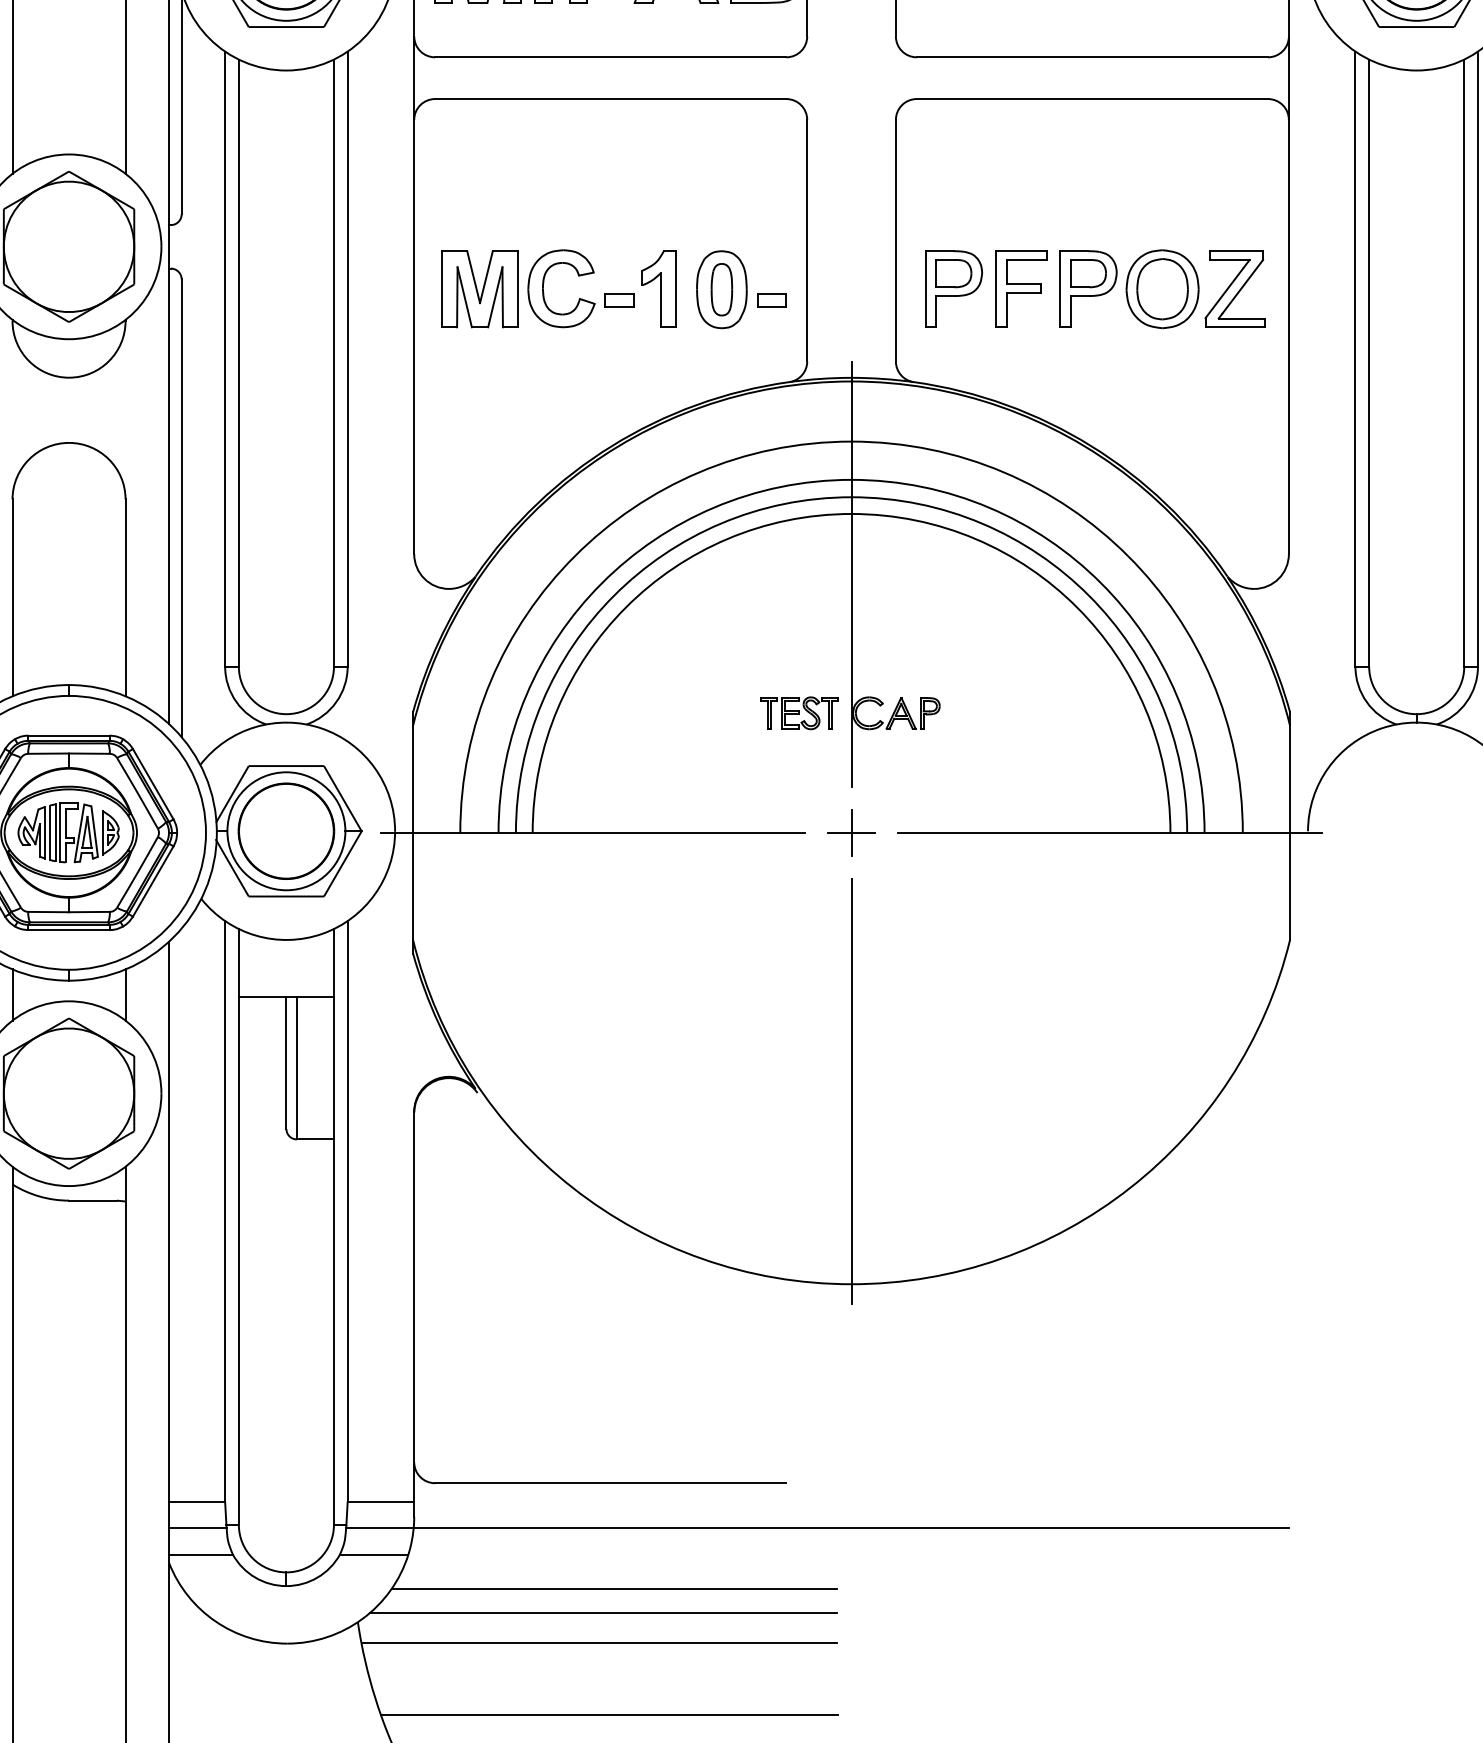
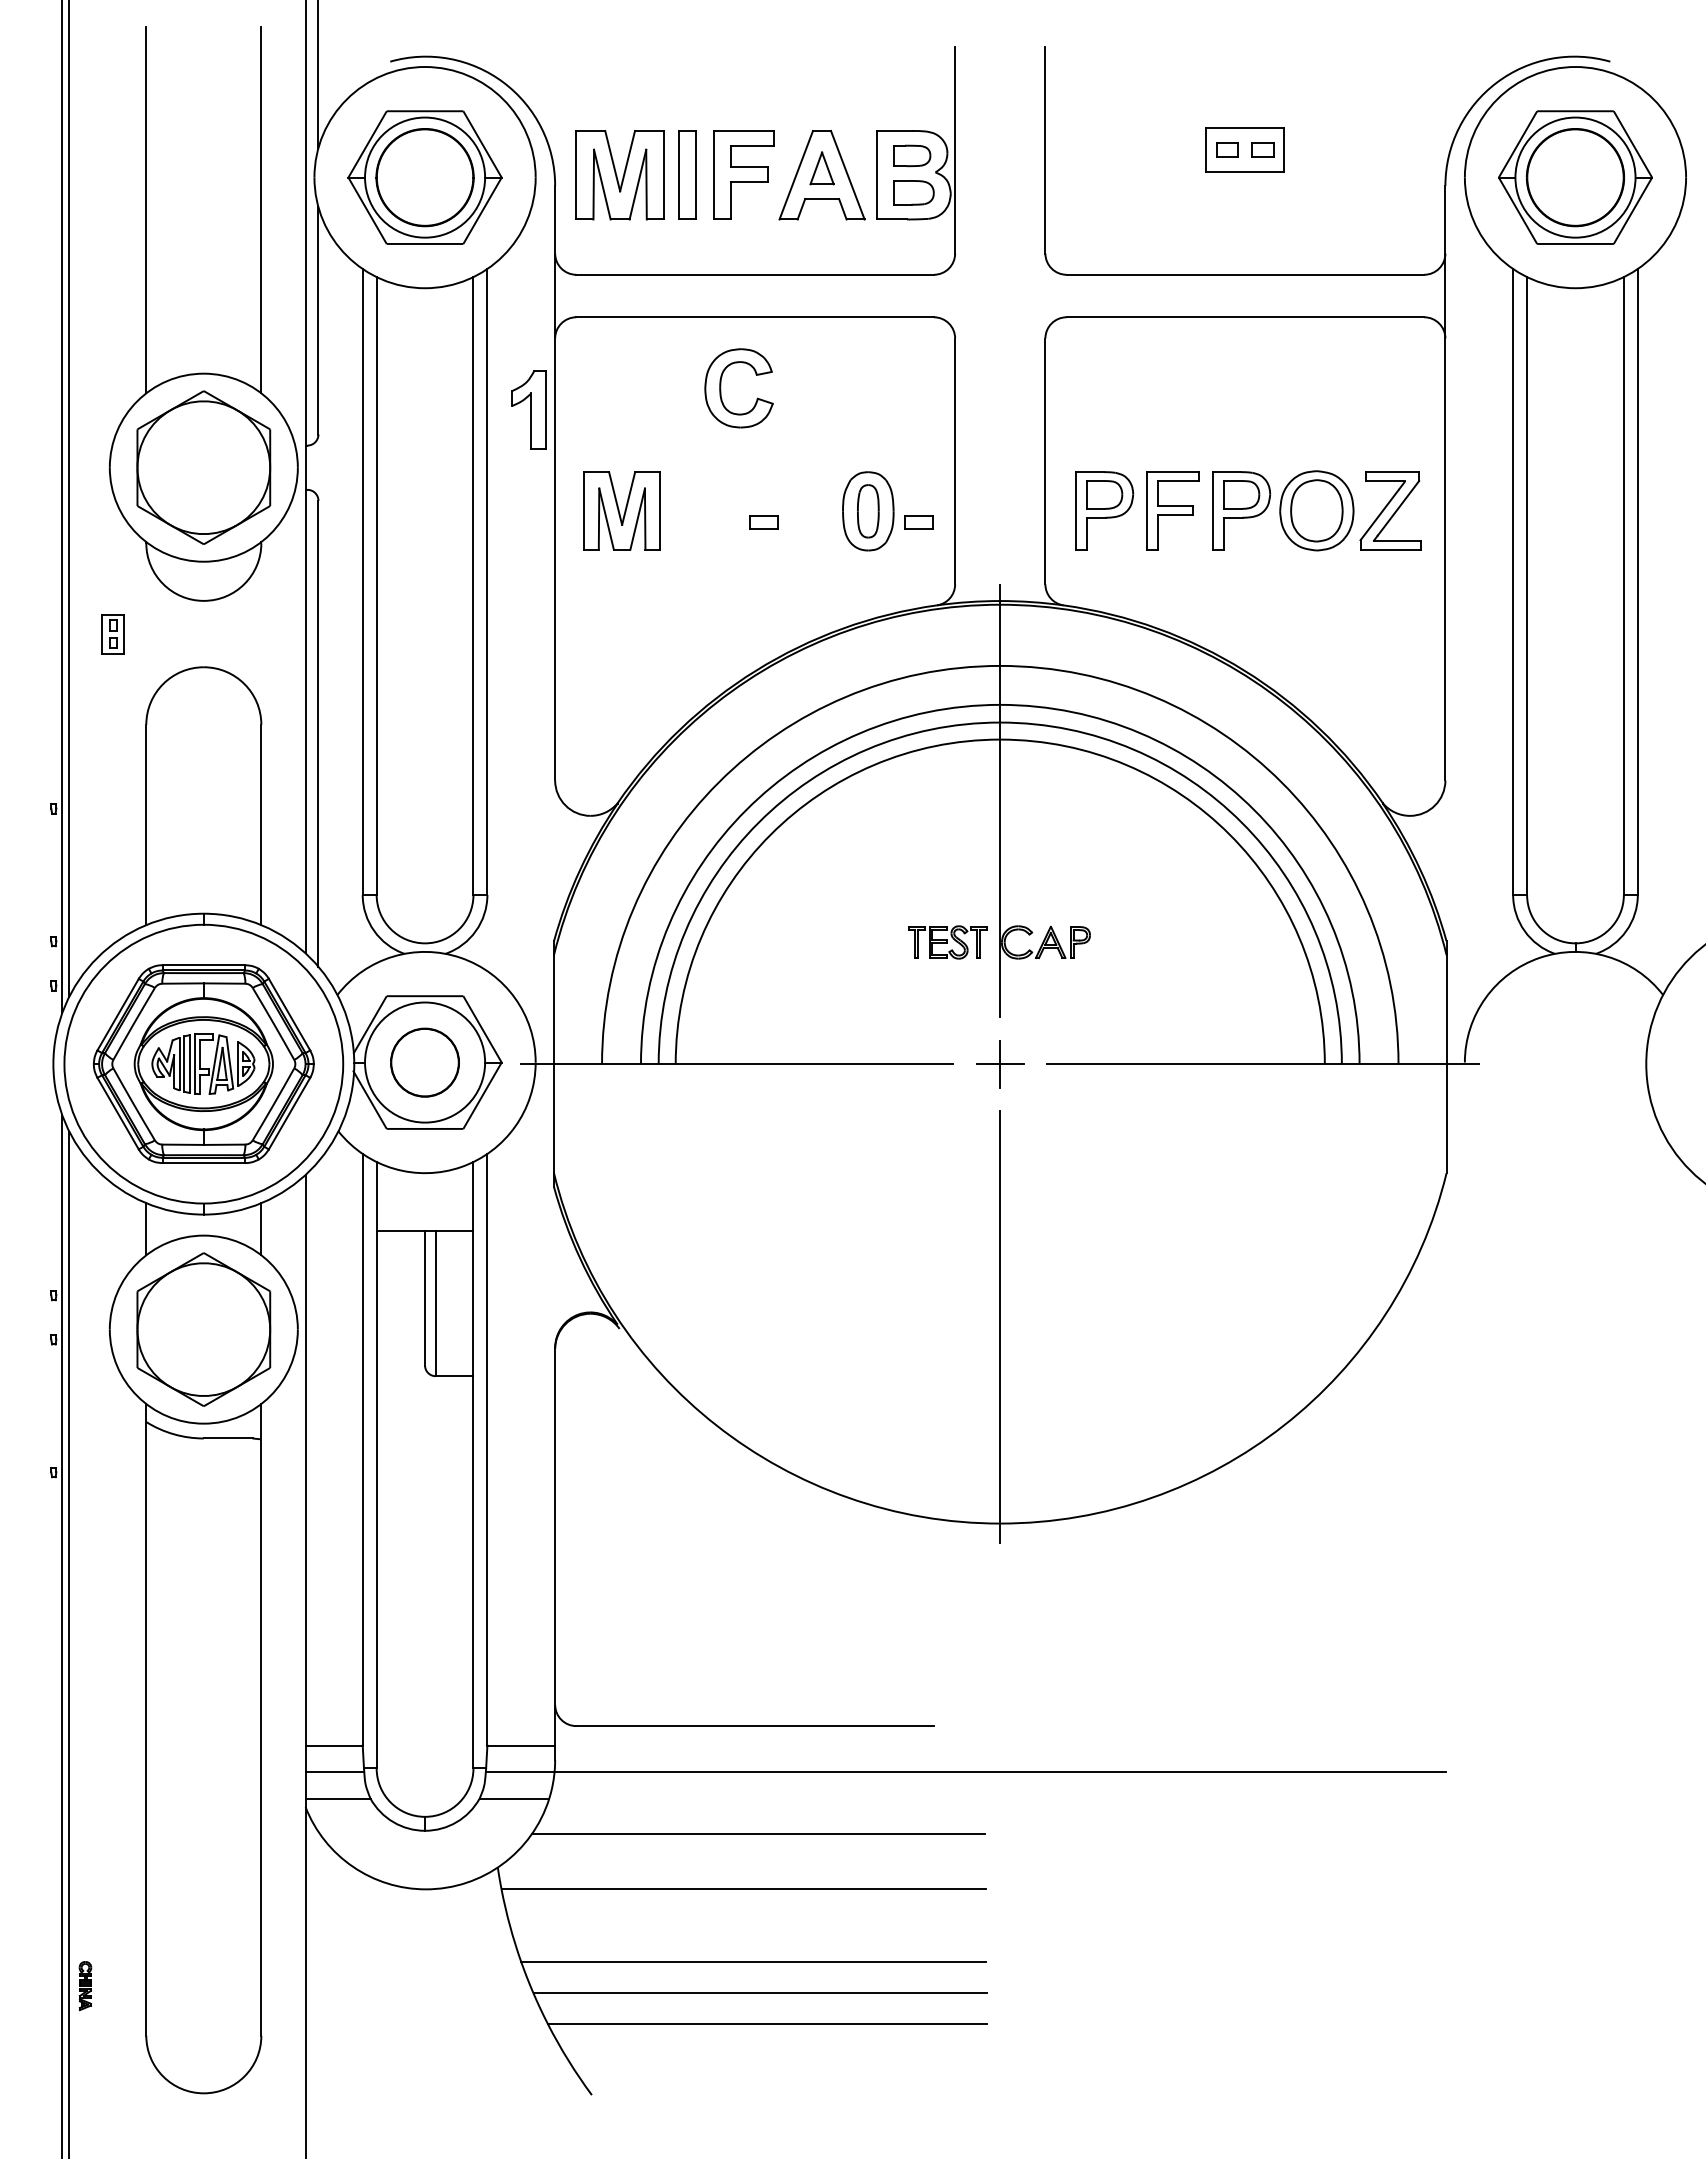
part: (544, 288) -> (721, 388), moved
part: (658, 288) -> (528, 409), moved
part: (285, 831) -> (424, 1062), size x0.7
line: (603, 1613) -> (747, 1858), removed

